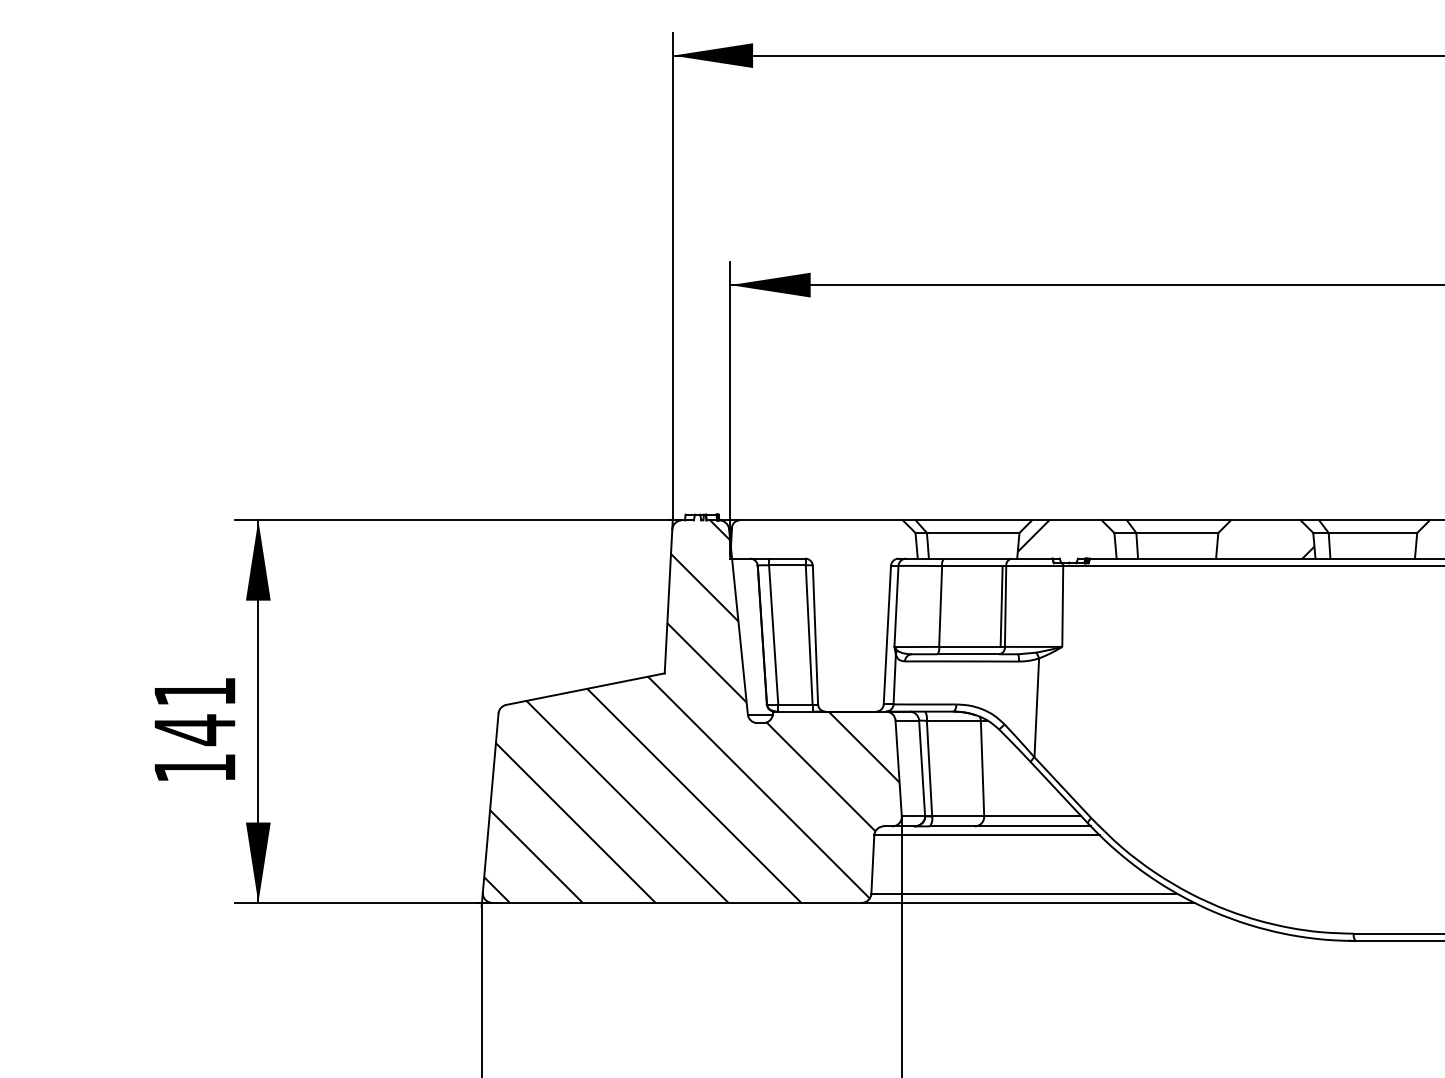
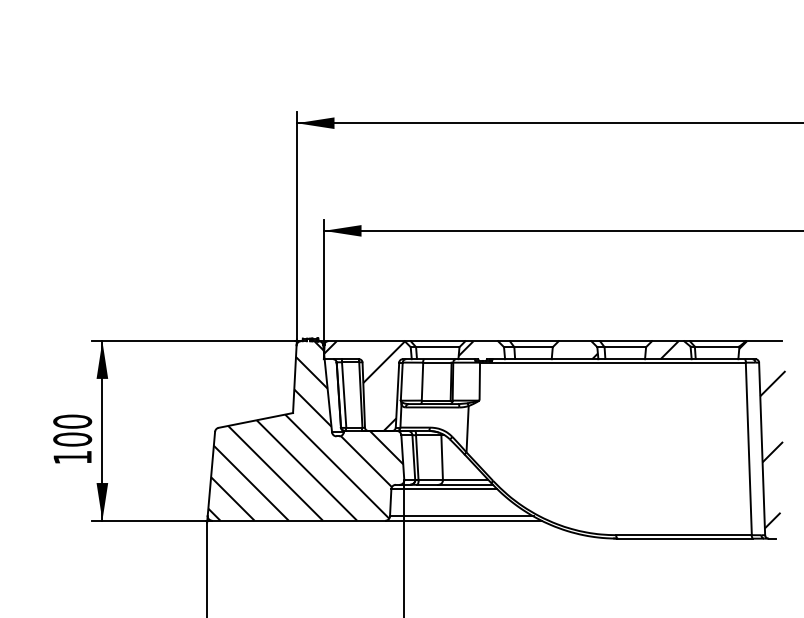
hatch: (817, 614) -> (364, 385), added
text: (194, 710) -> (72, 430), 141 -> 100

